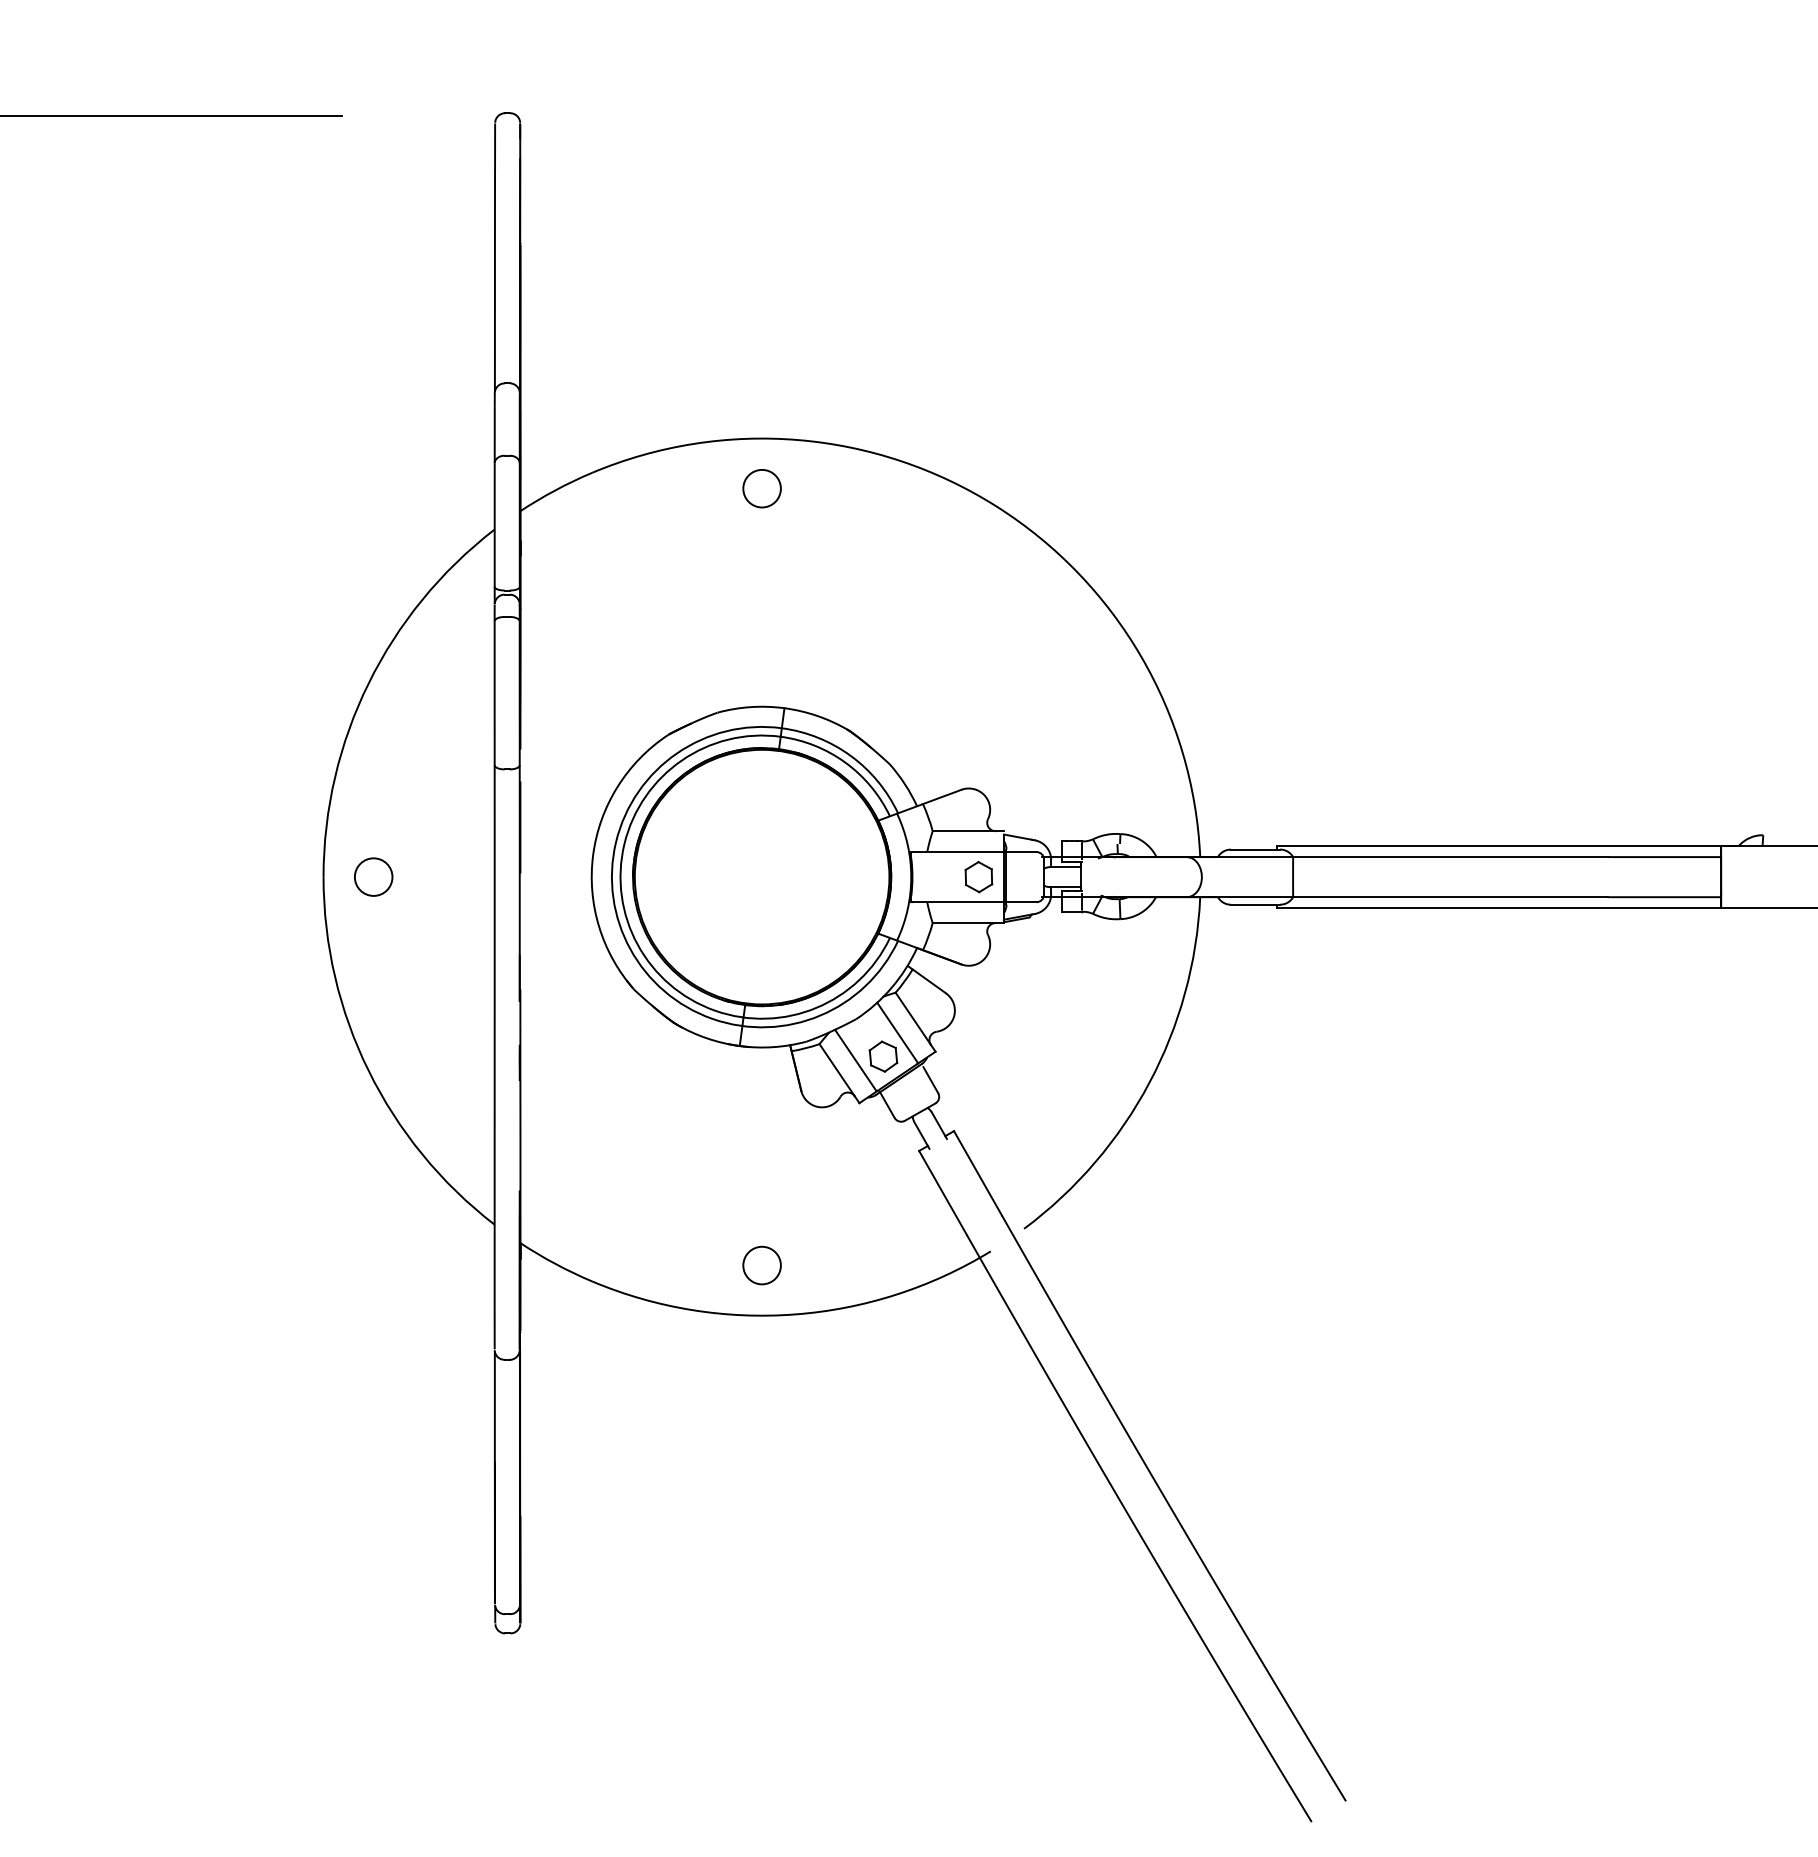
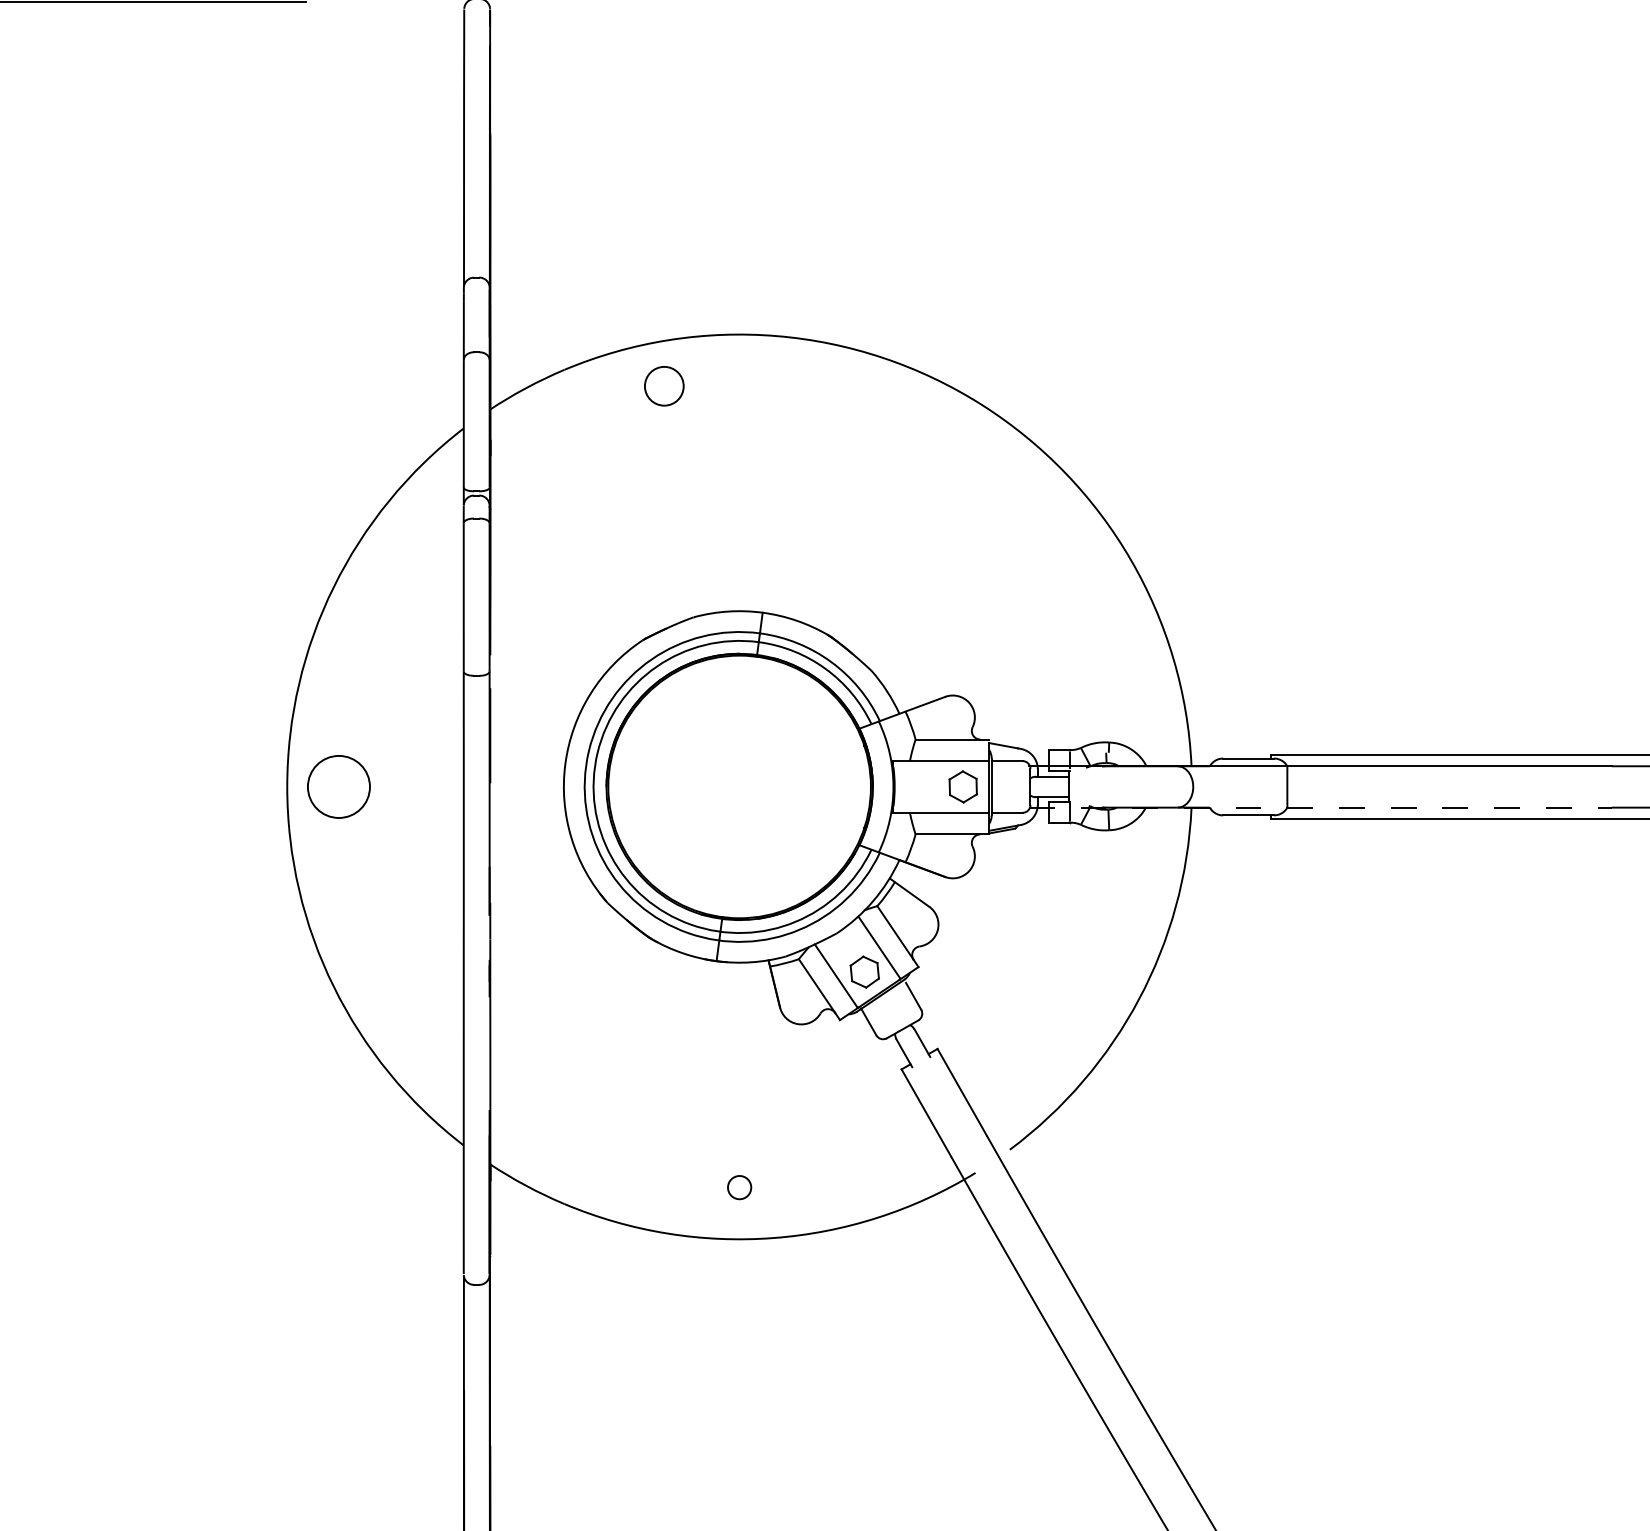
circle: (761, 488) -> (663, 386), moved
circle: (373, 876) -> (338, 786), size x1.6
line: (1325, 897) -> (1320, 807), solid -> dashed
circle: (761, 1265) -> (738, 1187), size x0.6

